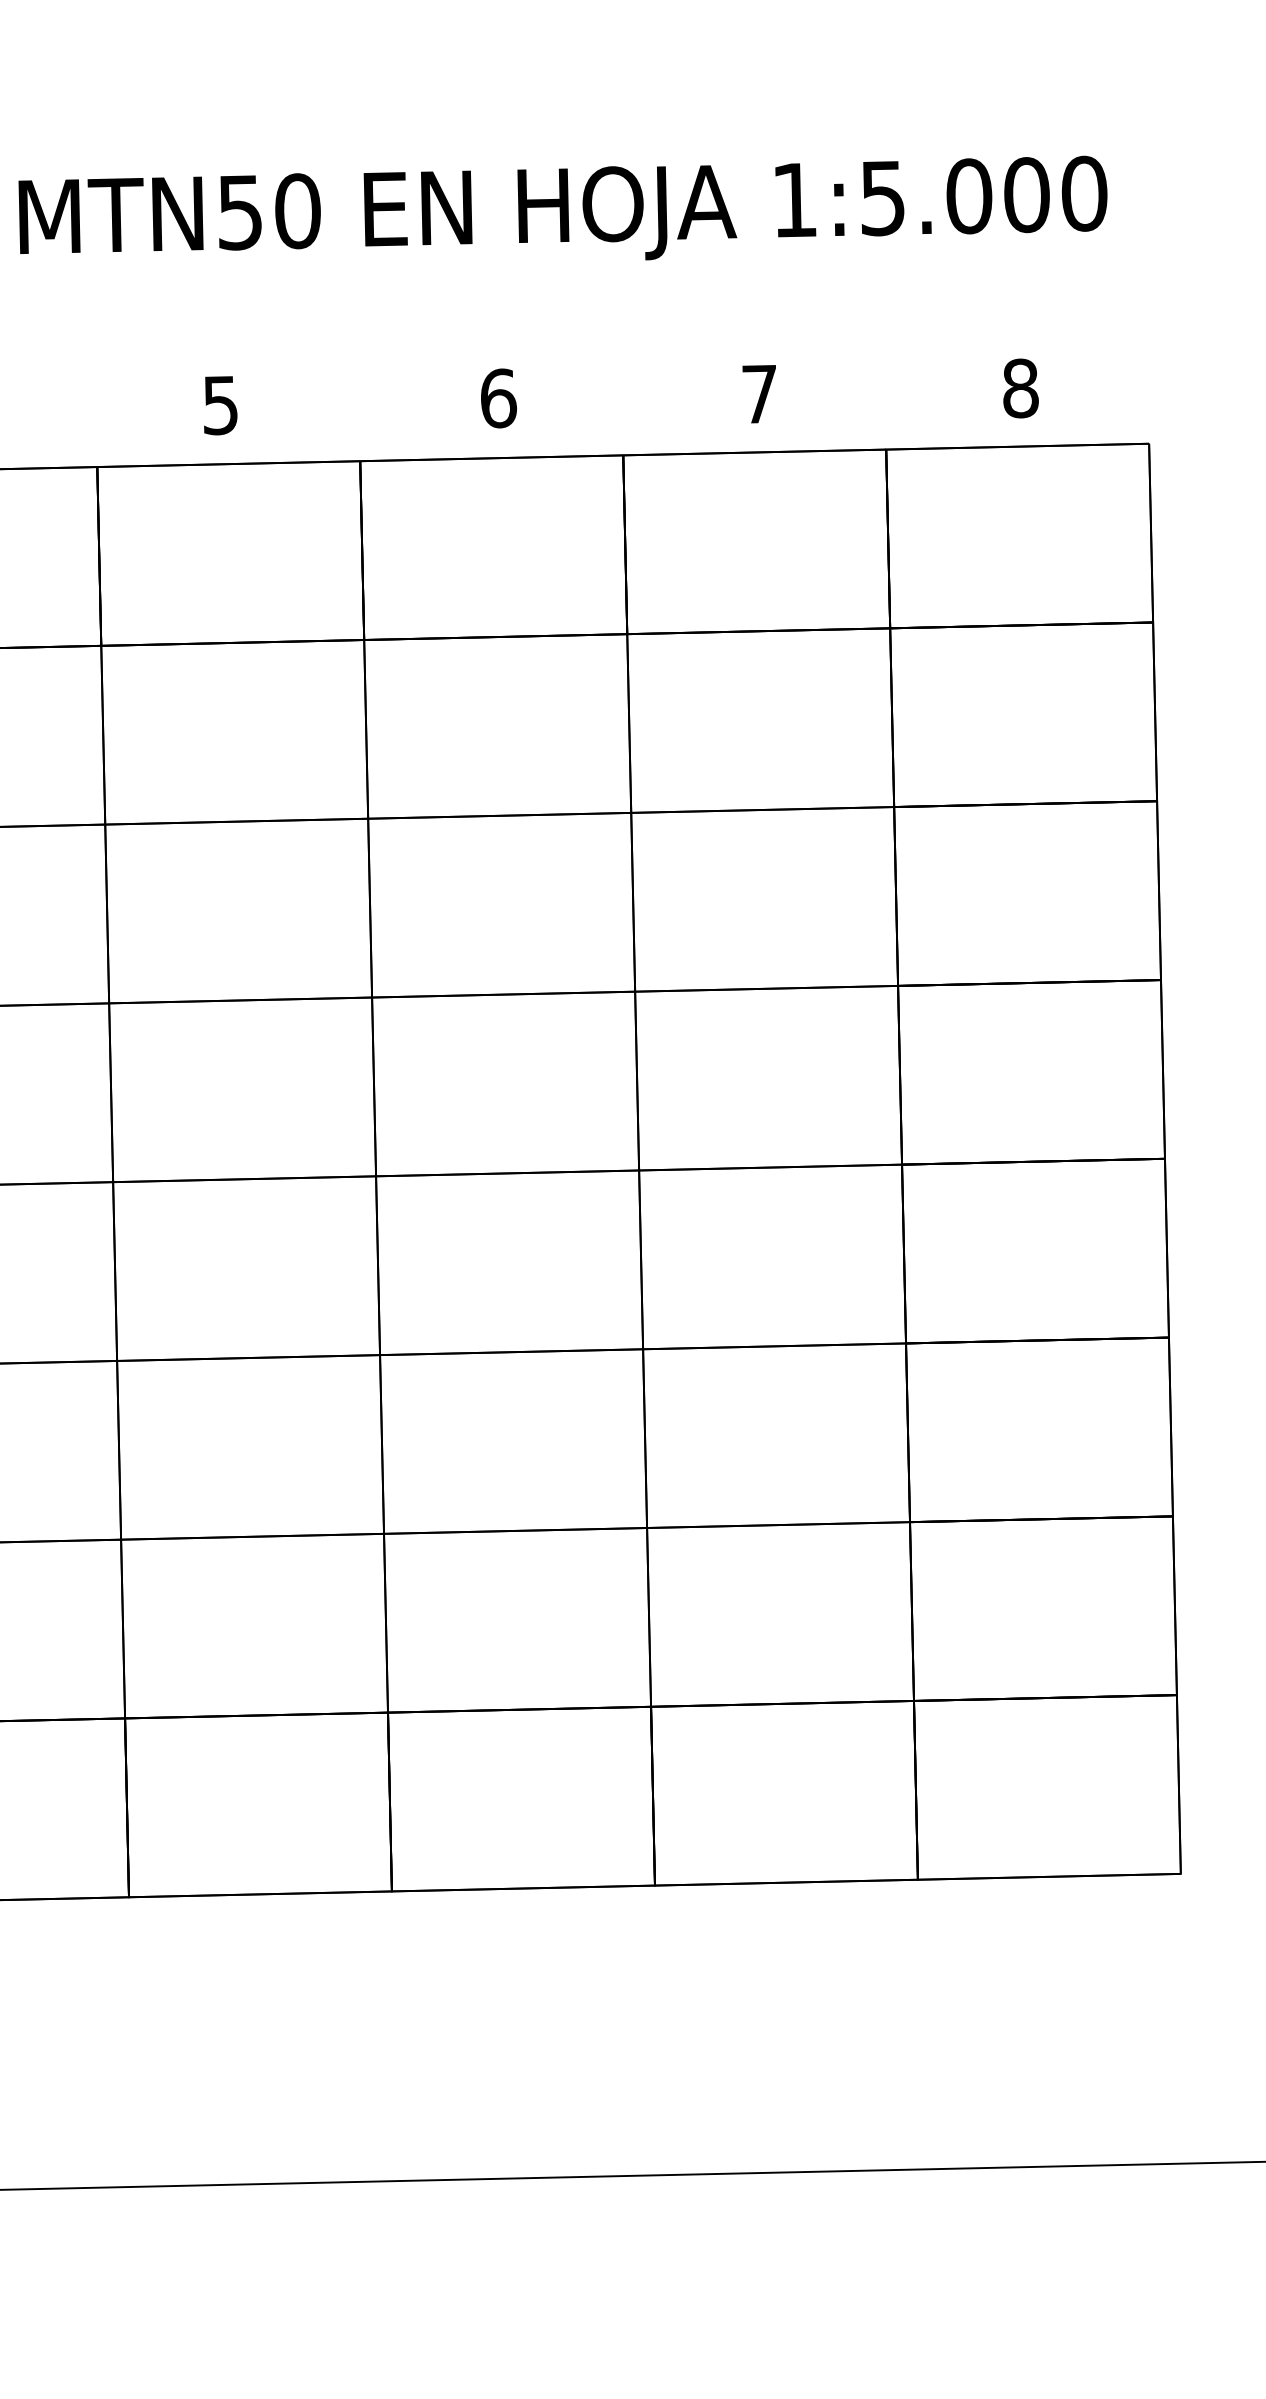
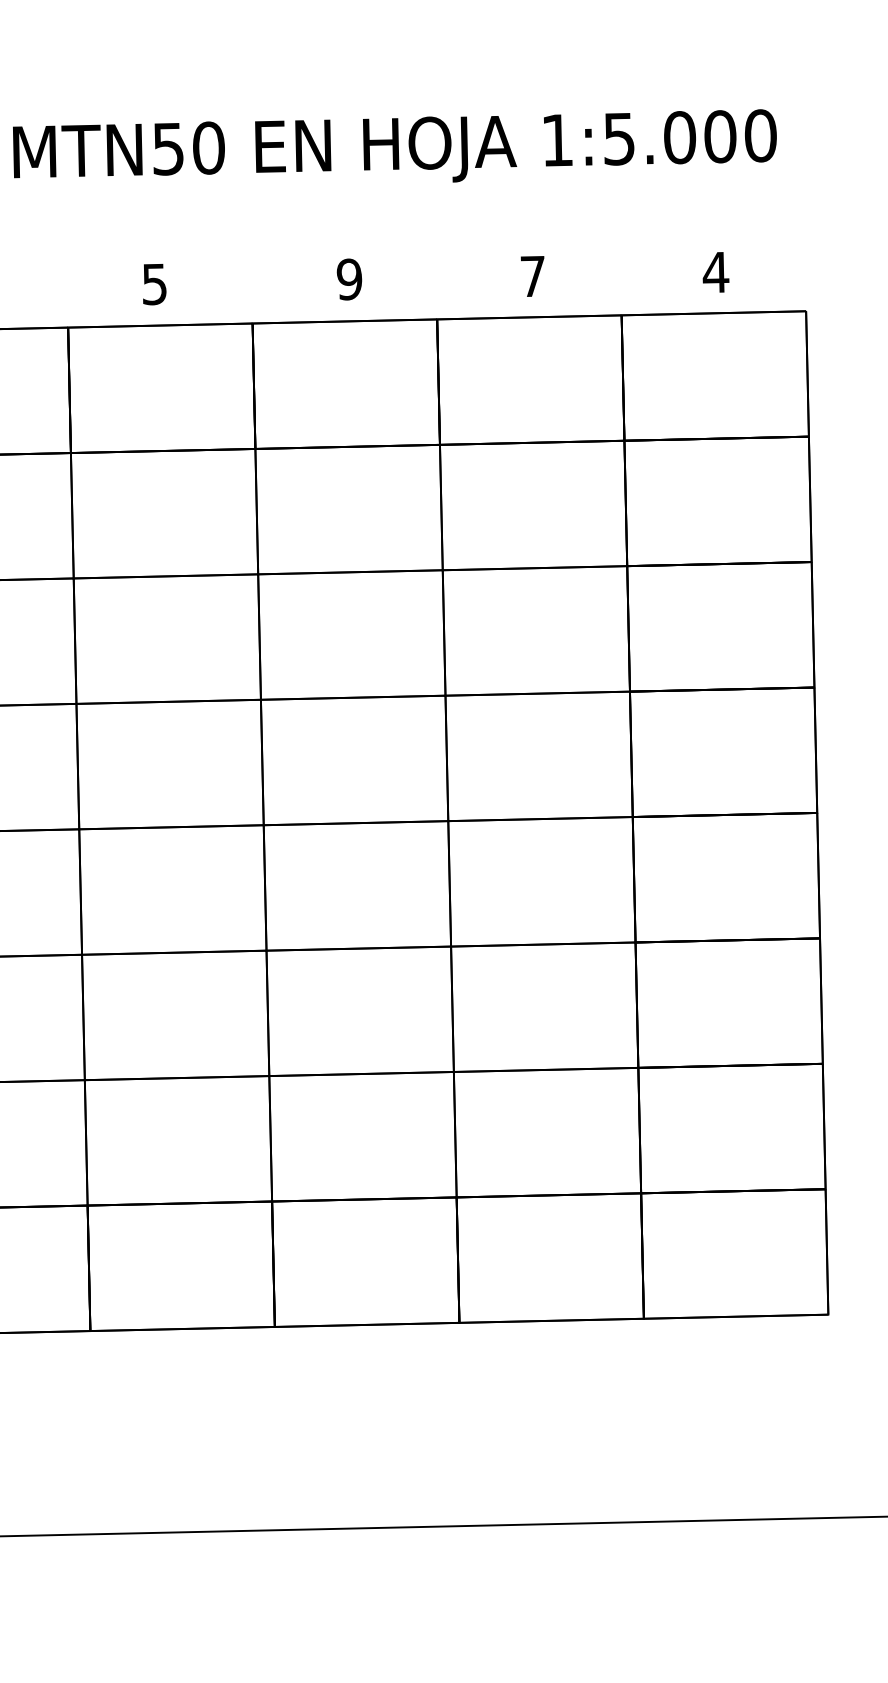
text: (1019, 388) -> (715, 272), 8 -> 4
text: (498, 398) -> (349, 279), 6 -> 9

